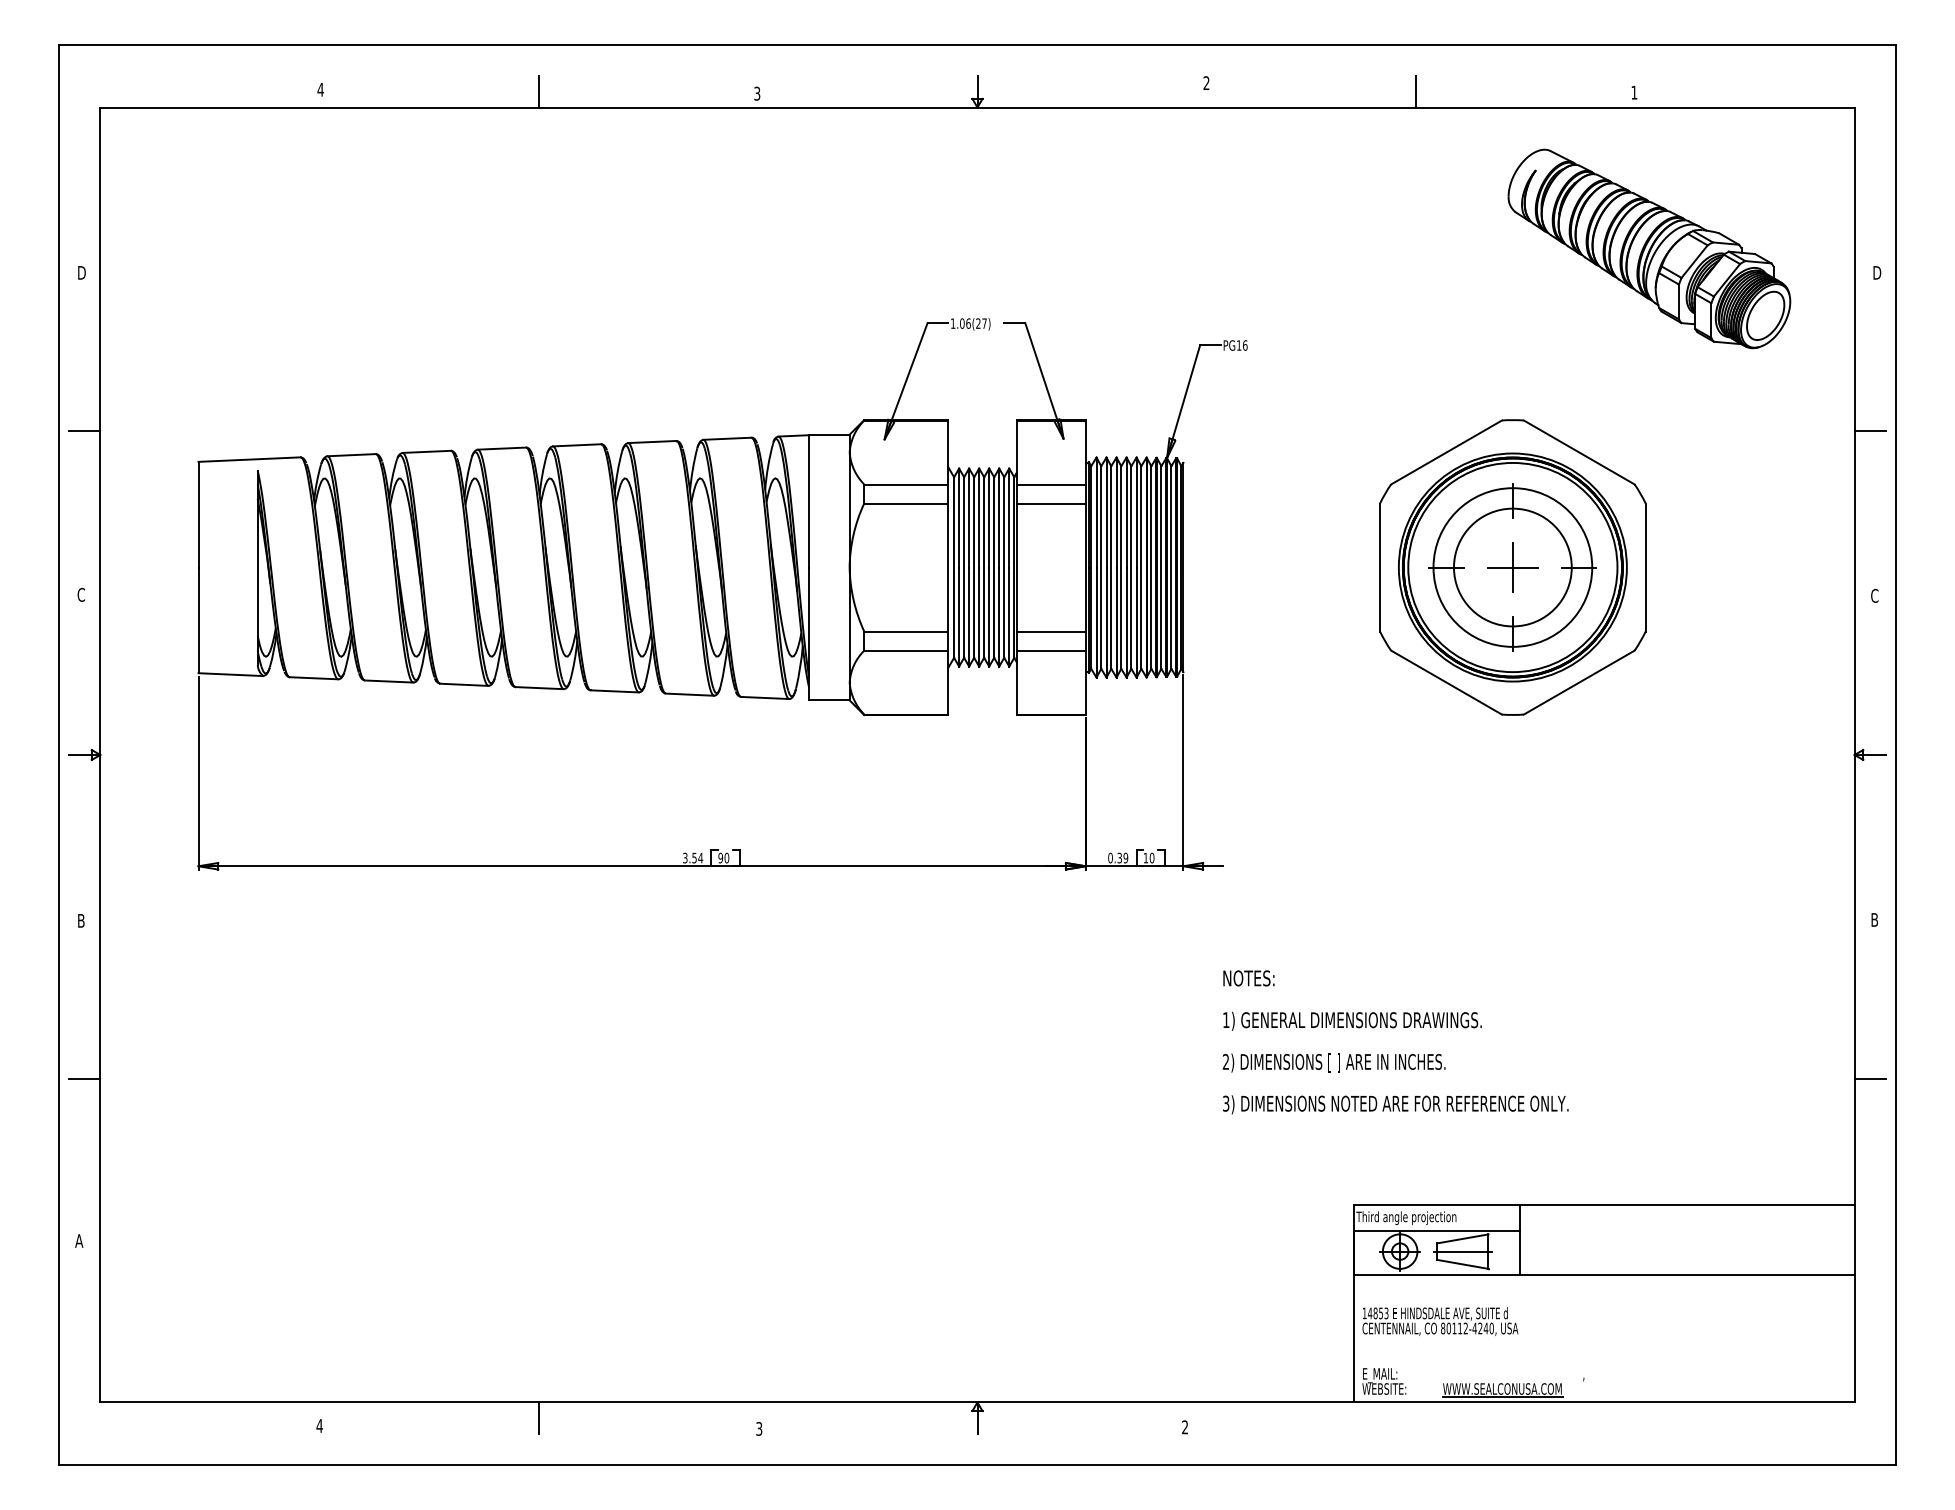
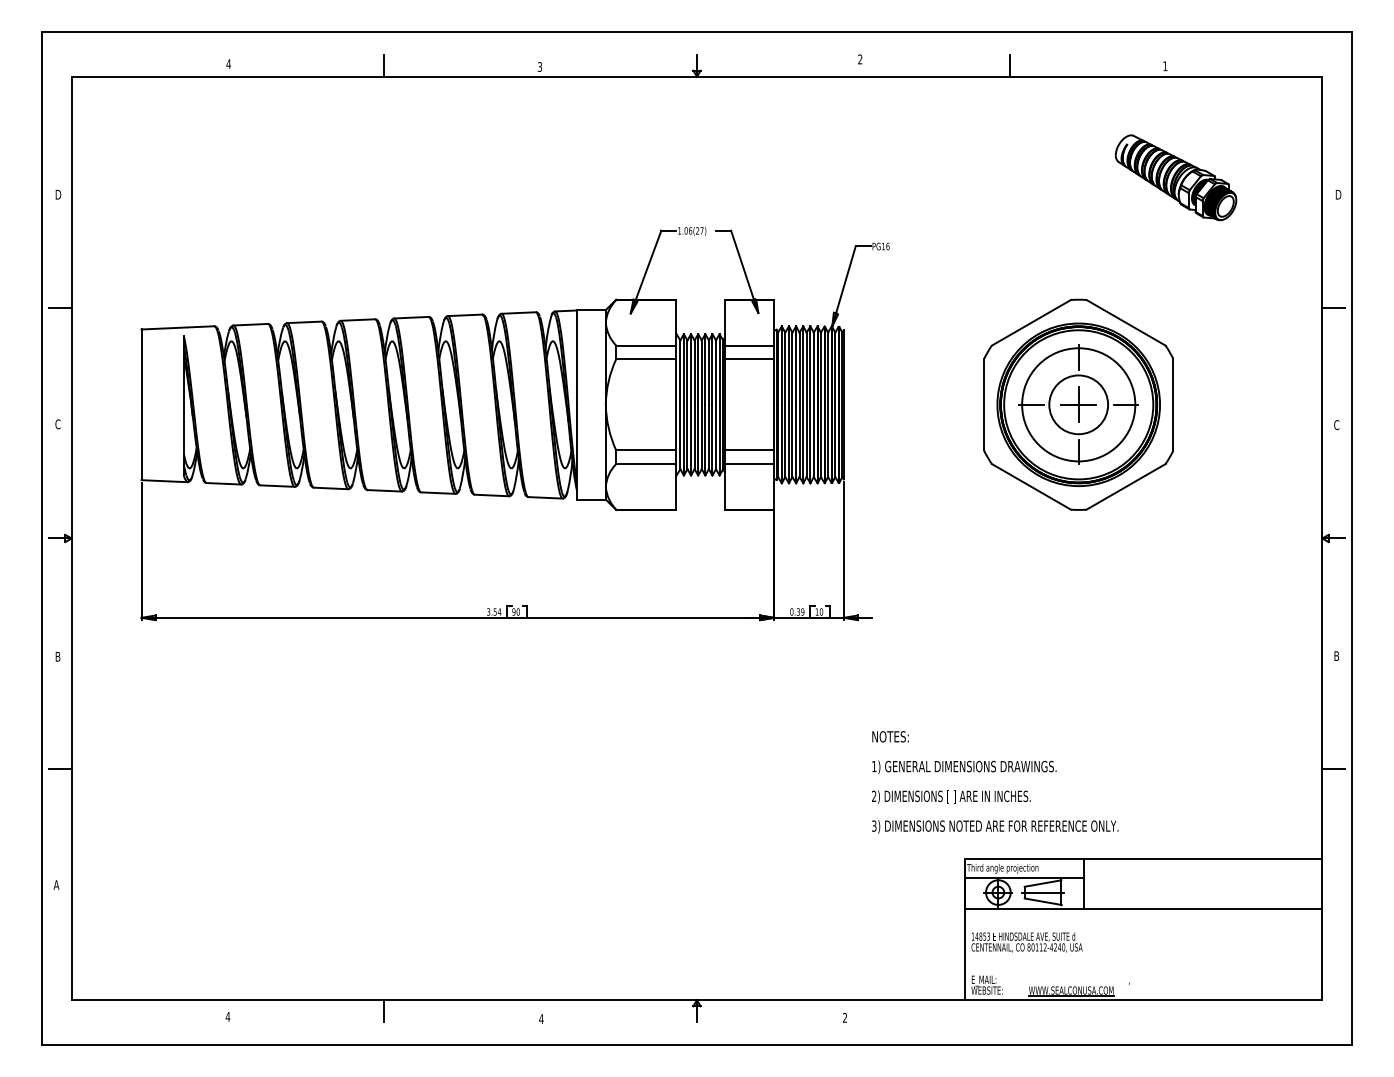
part: (1648, 248) -> (1175, 177), size x0.6
circle: (1512, 567) -> (1078, 404), size x0.7
text: (1396, 1042) -> (995, 782), moved
text: (759, 1428) -> (541, 1018), 3 -> 4

